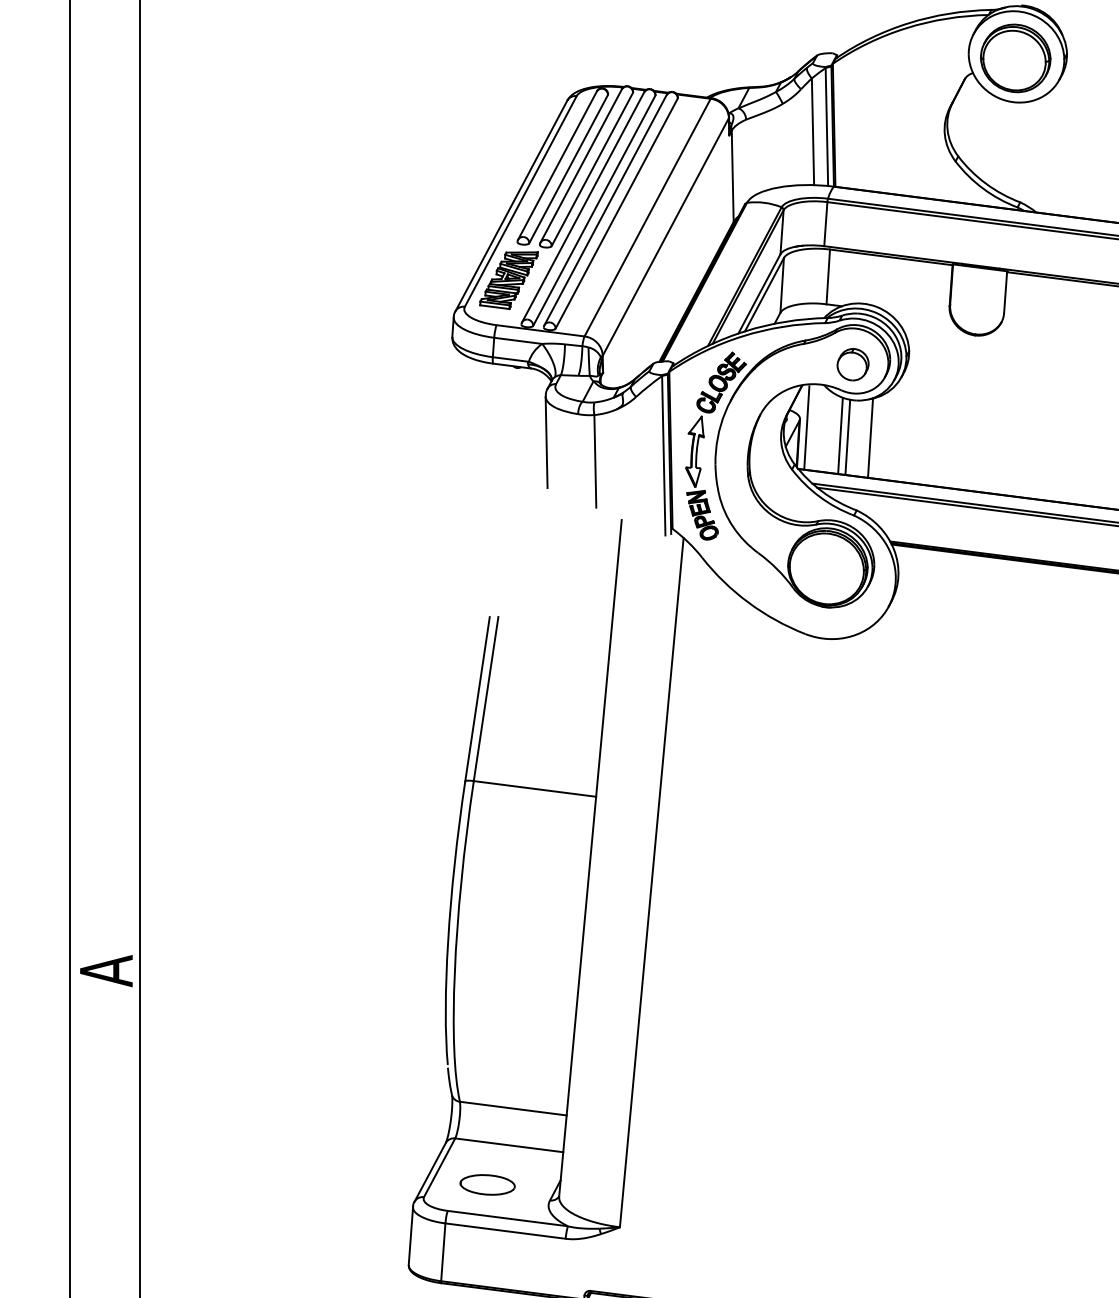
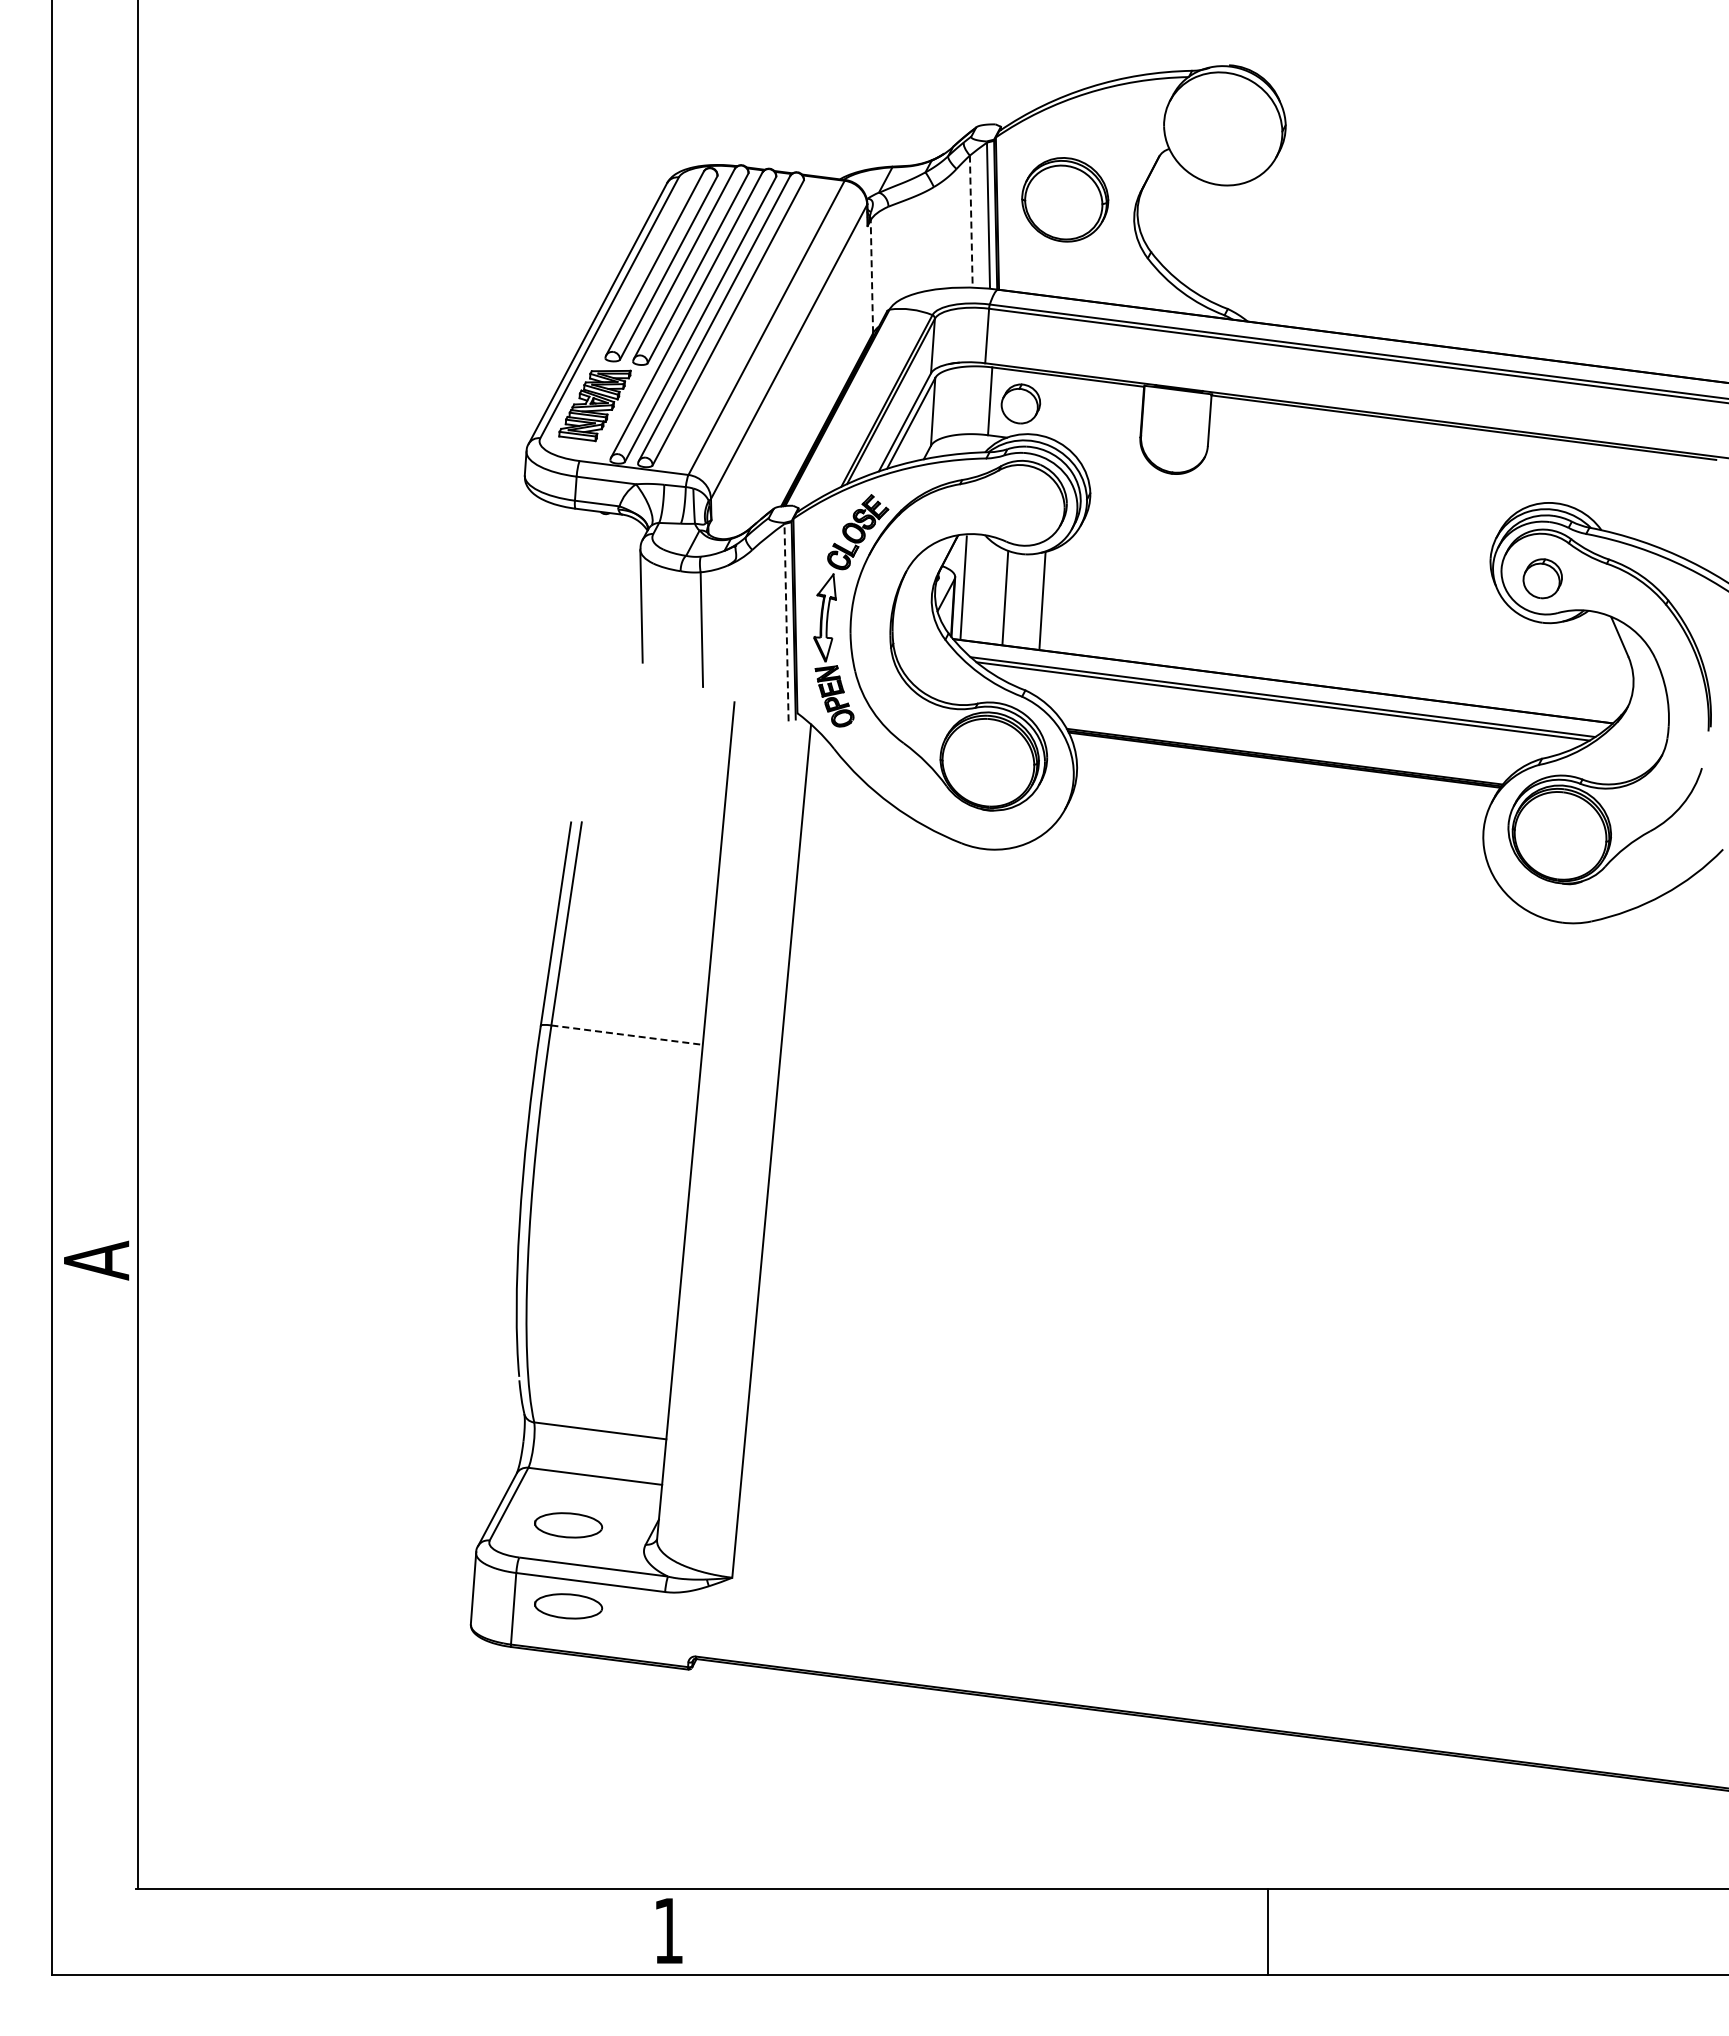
part: (1015, 58) -> (1065, 199), moved
line: (813, 132) -> (971, 222), solid -> dashed
line: (732, 176) -> (871, 276), solid -> dashed
part: (852, 364) -> (1020, 403), moved
line: (847, 437) -> (1014, 599), removed
line: (663, 455) -> (786, 622), solid -> dashed
line: (535, 789) -> (627, 1035), solid -> dashed
part: (487, 1250) -> (568, 1606), added

